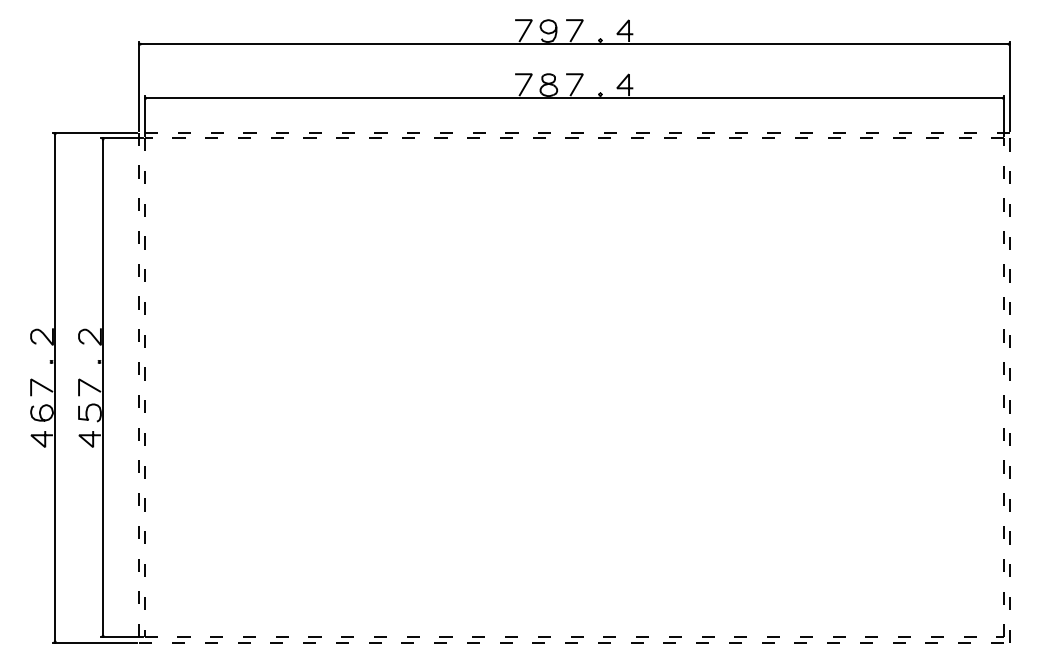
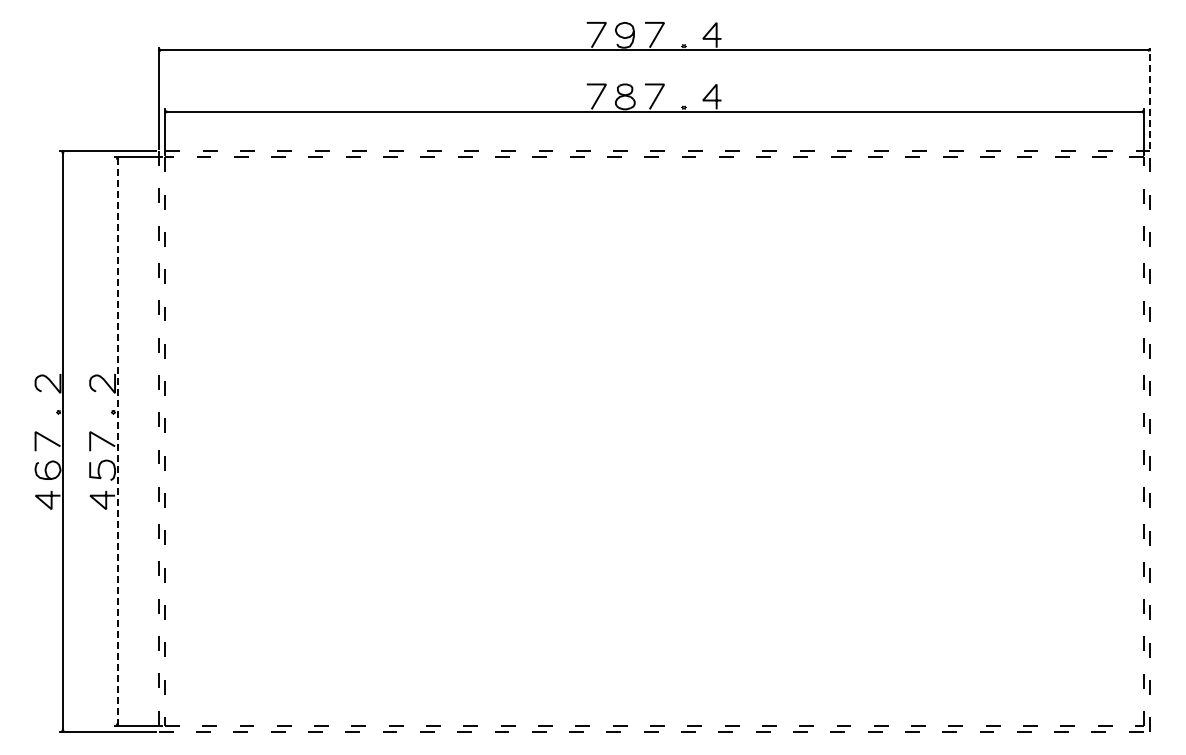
line: (1009, 85) -> (1150, 97), solid -> dashed
line: (103, 387) -> (117, 441), solid -> dashed

